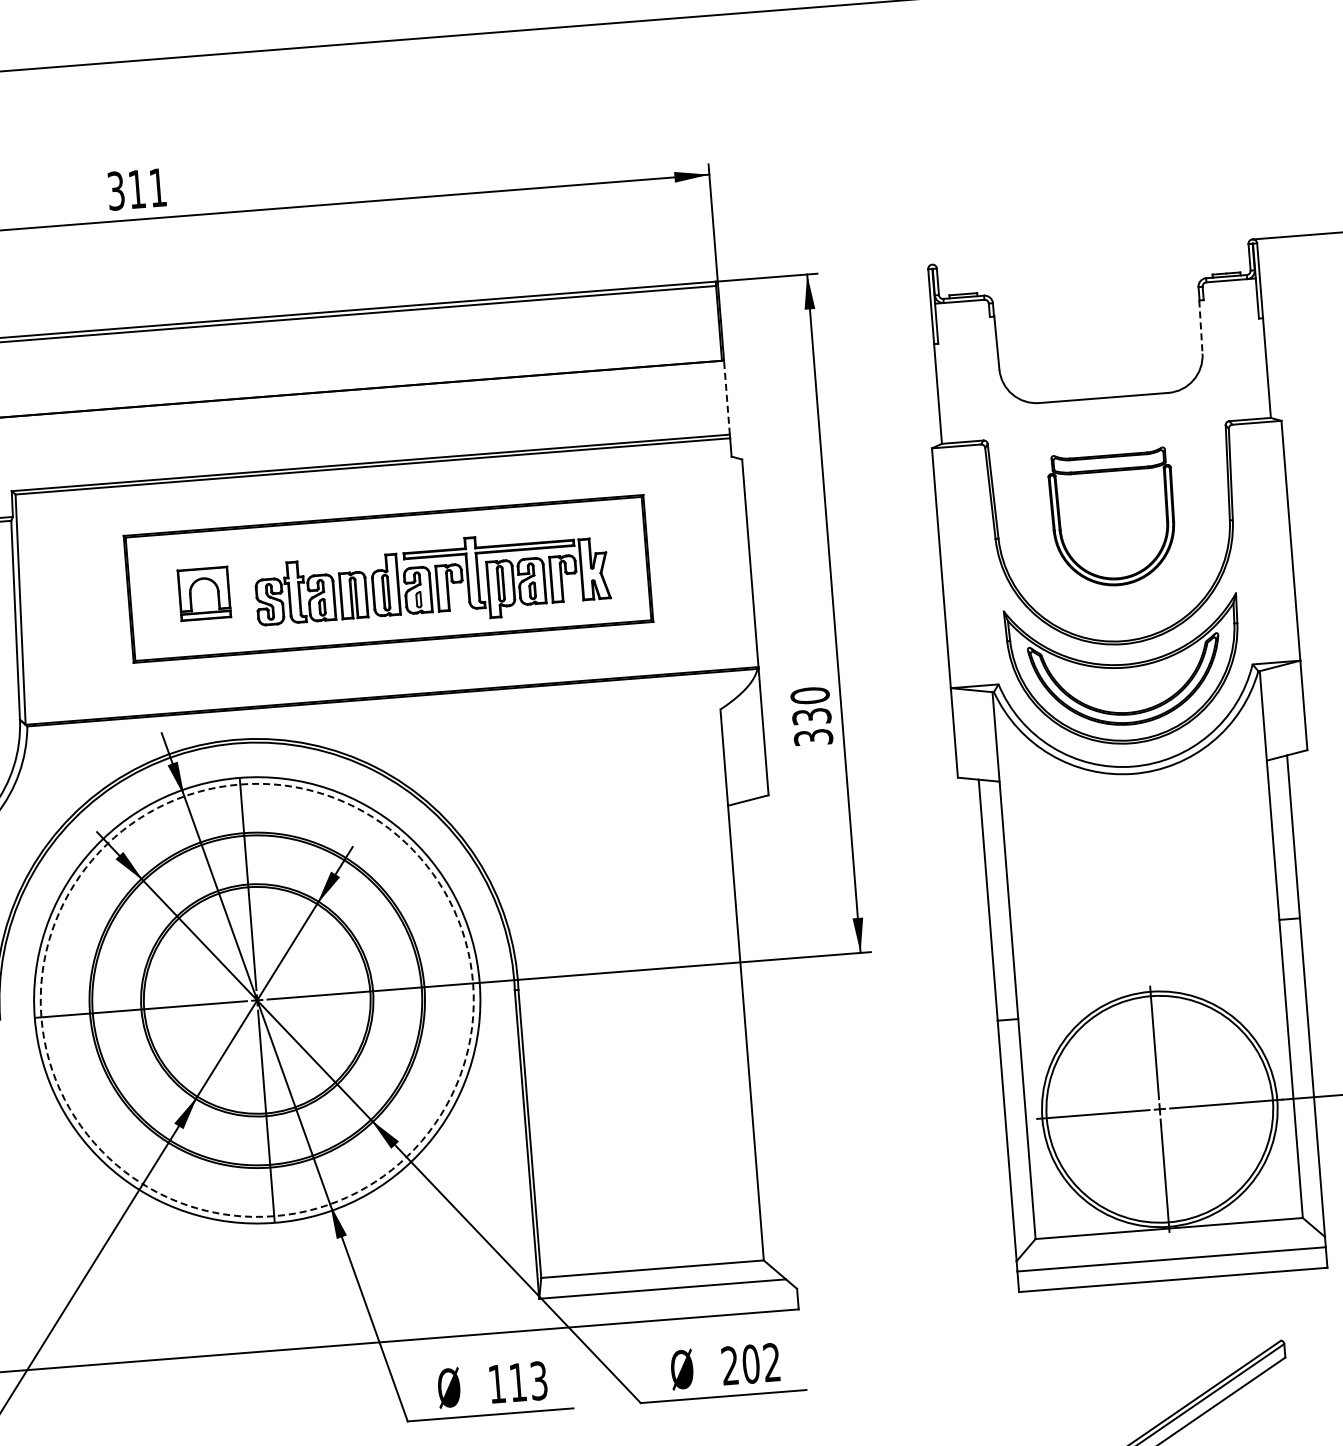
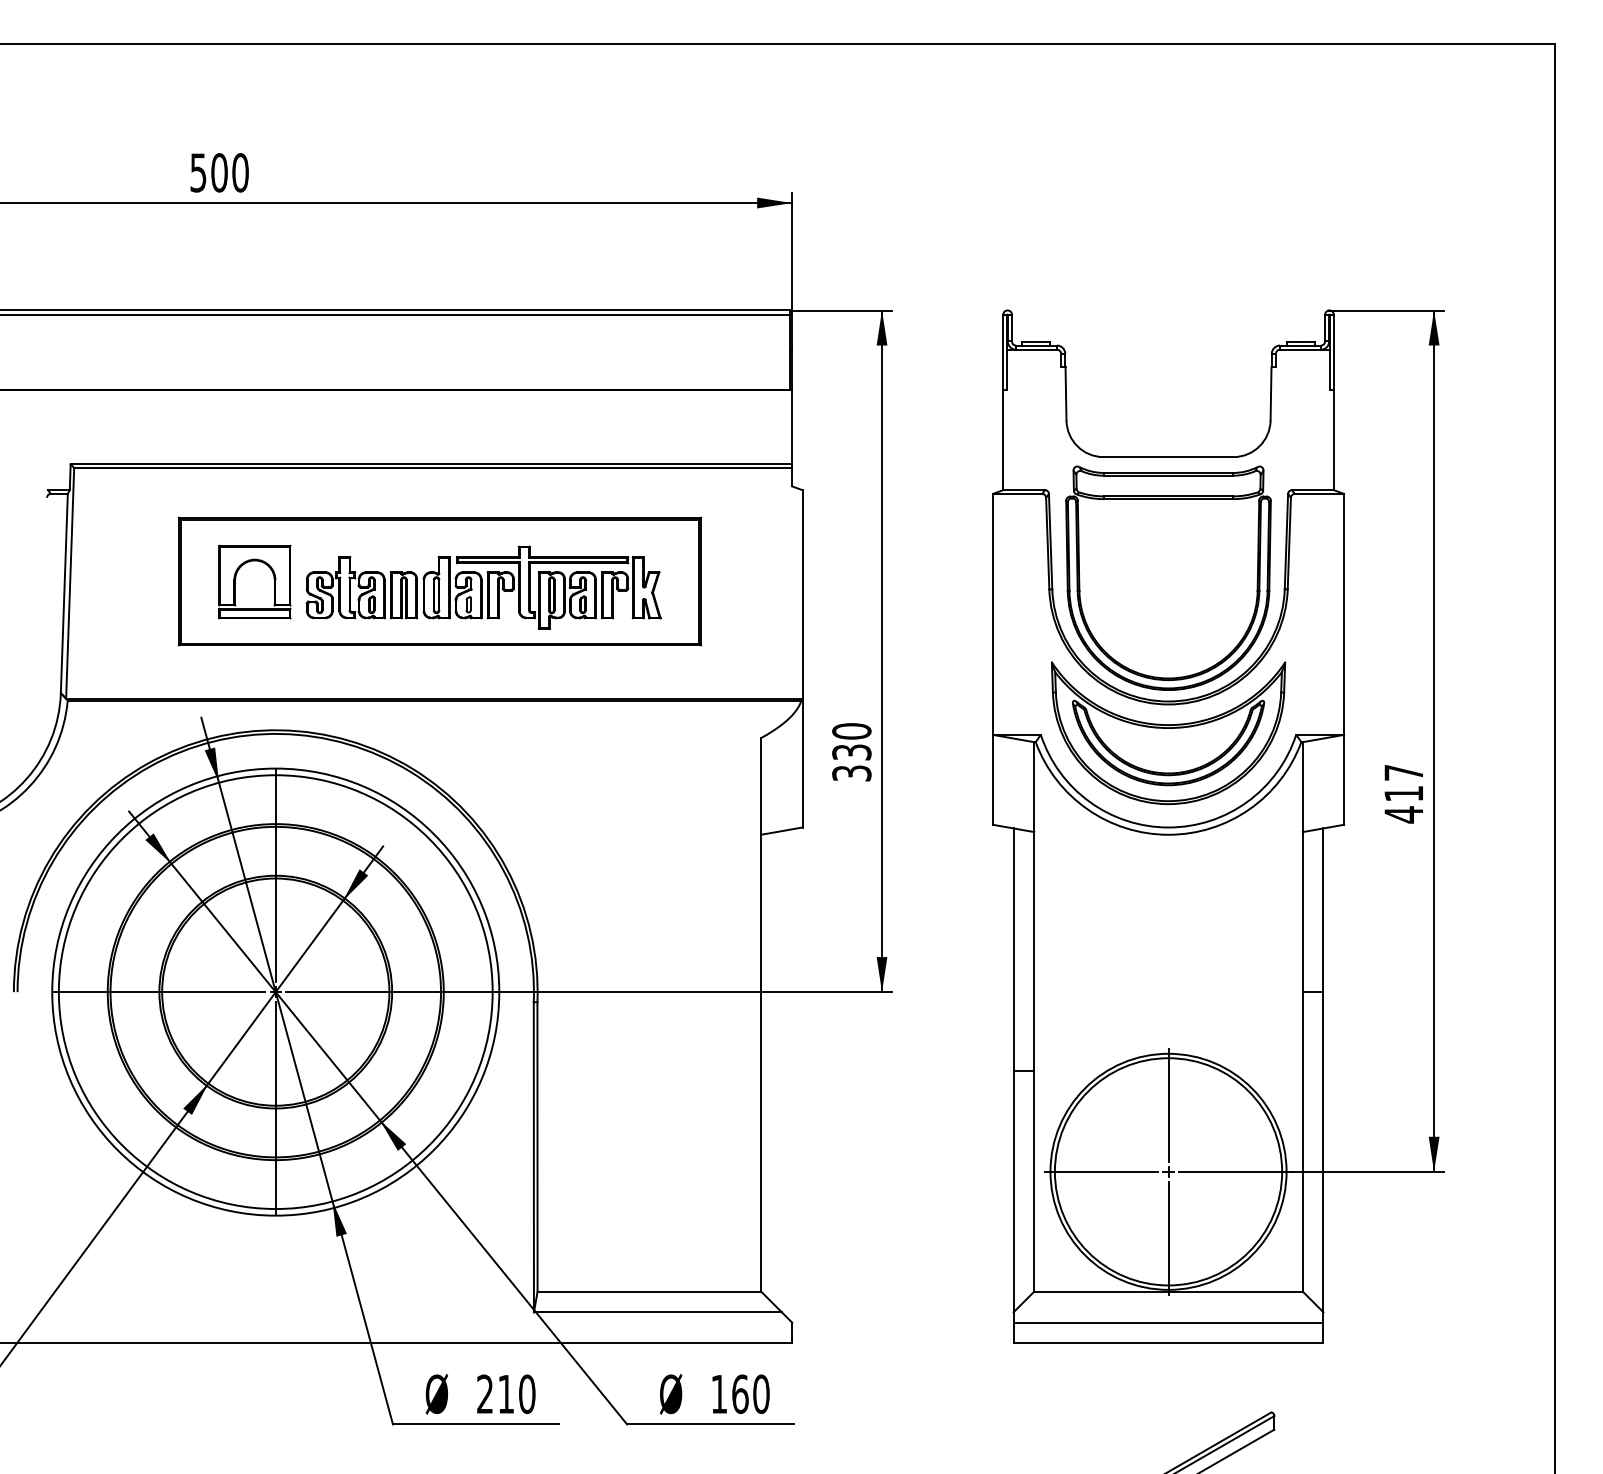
text: (137, 189) -> (219, 172), 311 -> 500
line: (1201, 326) -> (1271, 393), dashed -> solid
line: (727, 396) -> (792, 426), dashed -> solid
part: (1113, 517) -> (1168, 577), size x1.67
part: (203, 593) -> (254, 581), size x1.43
circle: (257, 1000) -> (275, 992), dashed -> solid
text: (751, 1364) -> (740, 1394), 202 -> 160
text: (518, 1382) -> (506, 1394), 113 -> 210

